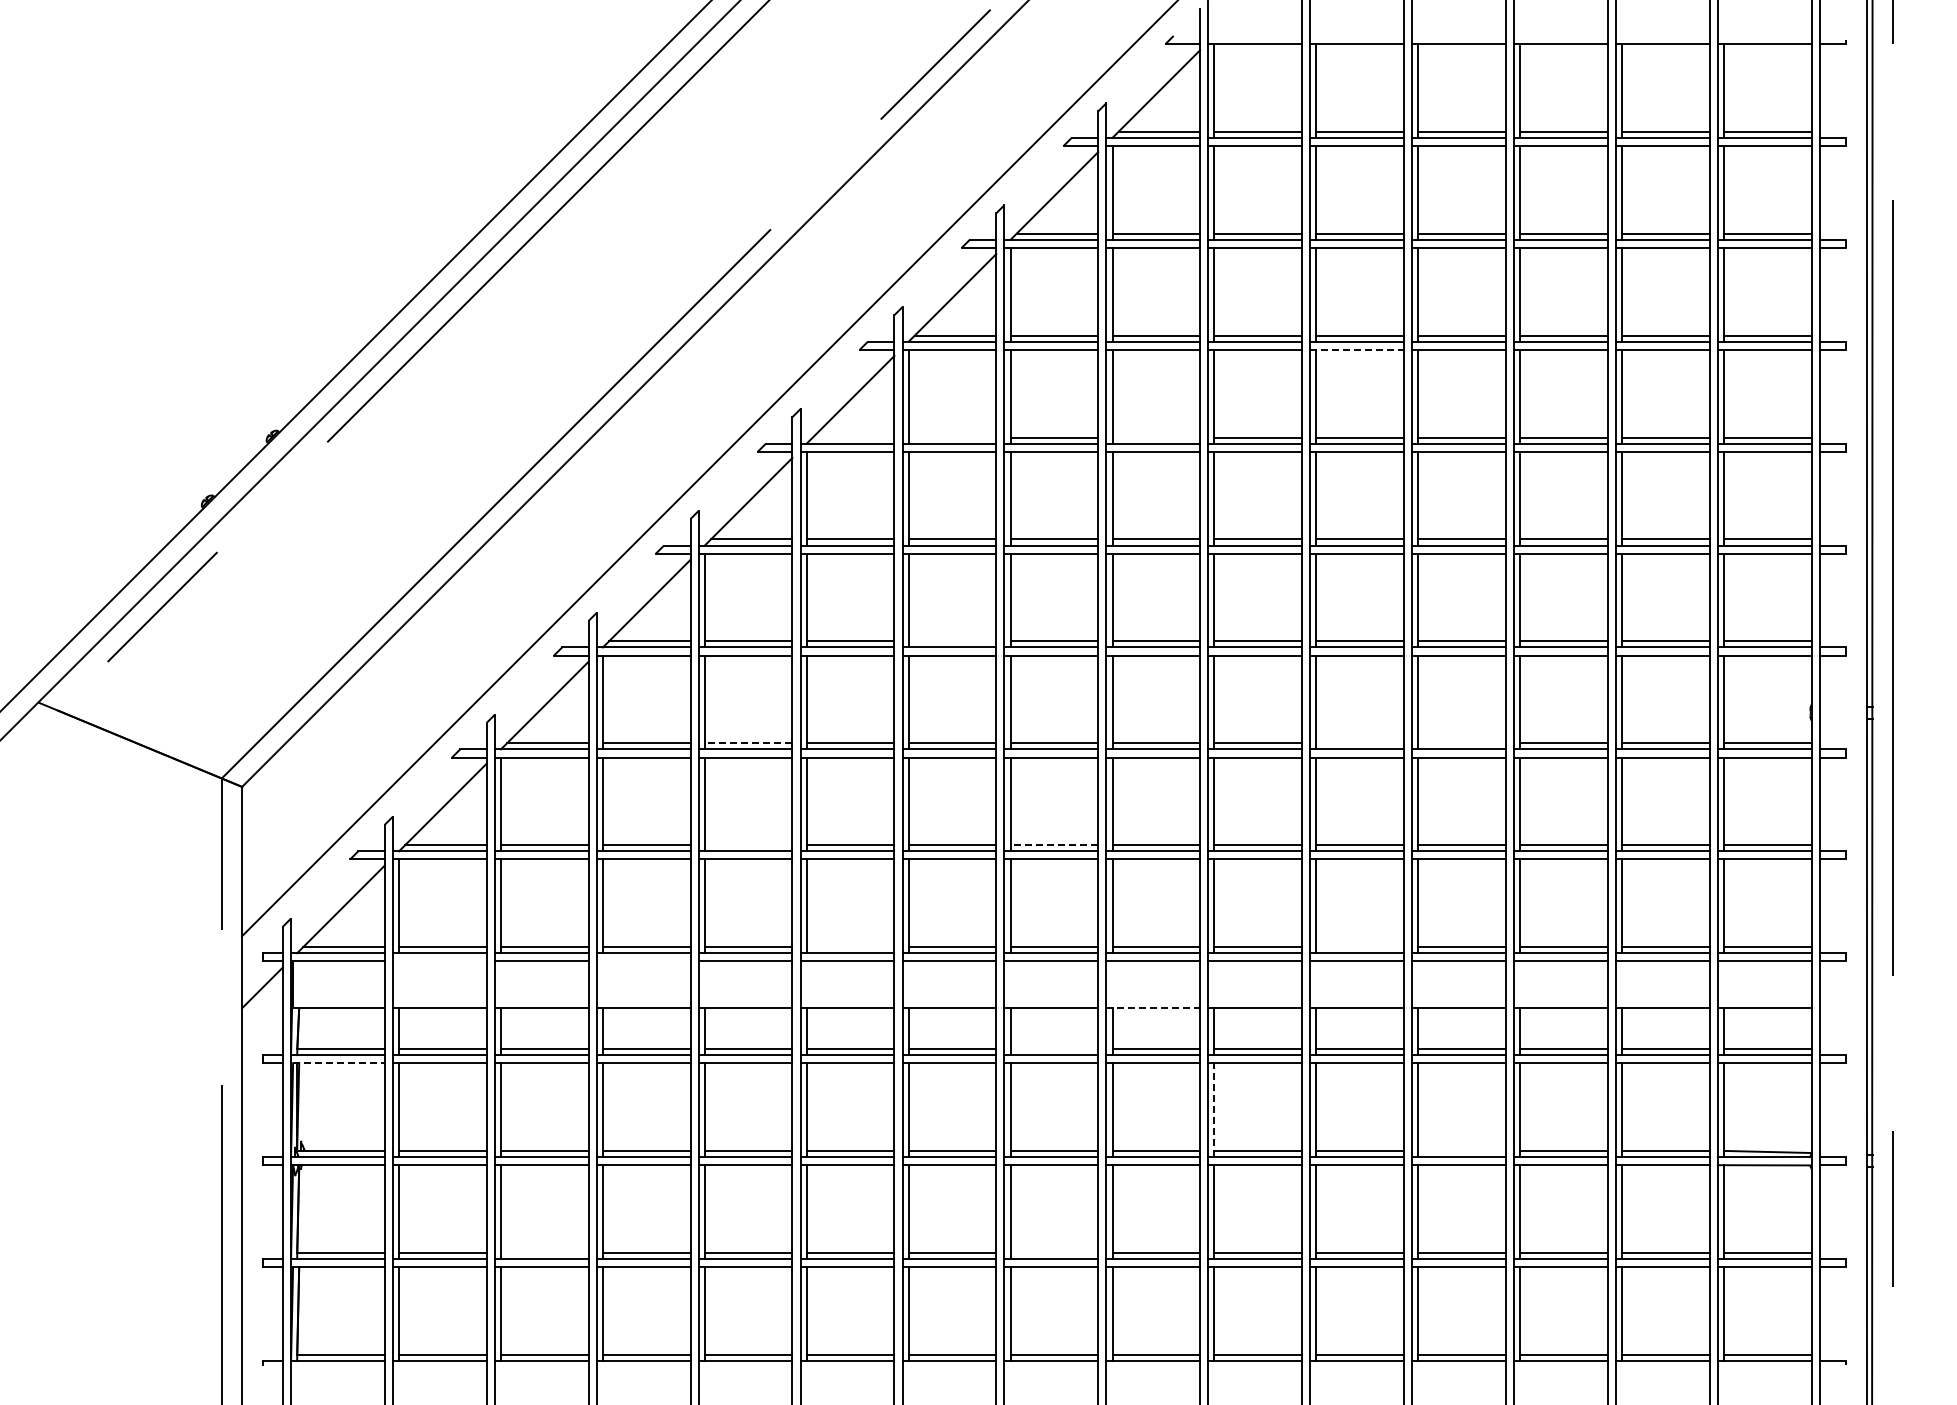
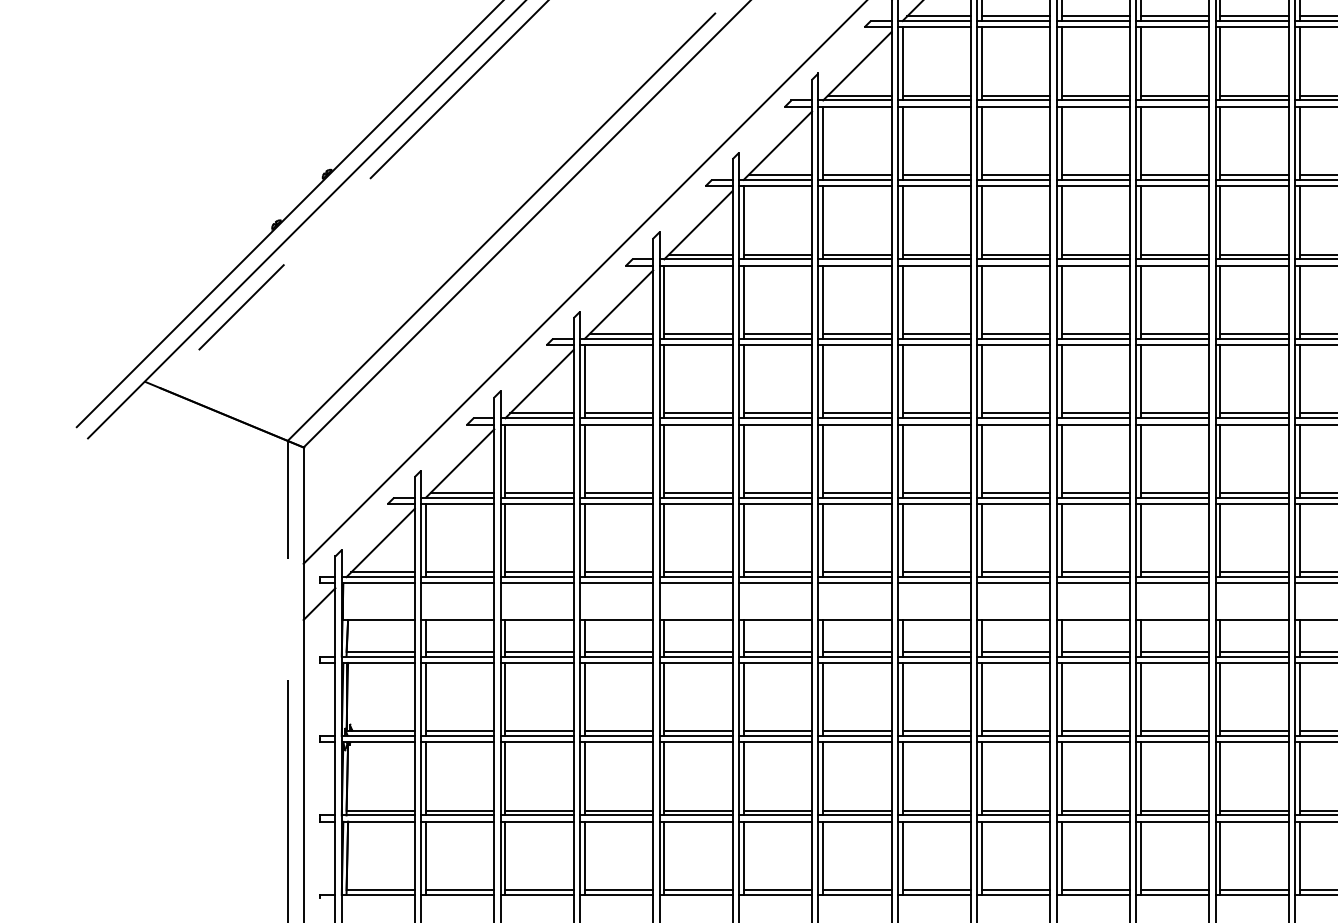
line: (1357, 349) -> (1173, 106), dashed -> solid
line: (853, 437) -> (780, 175), added
line: (952, 437) -> (857, 175), added
line: (1156, 437) -> (1016, 175), added
line: (952, 641) -> (857, 334), added
line: (748, 743) -> (698, 413), dashed -> solid
line: (1359, 743) -> (1174, 413), added
line: (1461, 743) -> (1254, 413), added
line: (748, 845) -> (698, 493), added
line: (1054, 845) -> (936, 493), dashed -> solid
line: (850, 947) -> (777, 572), added
line: (1359, 947) -> (1174, 572), added
line: (439, 961) -> (457, 583), added
line: (643, 961) -> (616, 583), added
line: (1153, 1008) -> (1014, 620), dashed -> solid
line: (1054, 1049) -> (936, 652), added
line: (338, 1063) -> (378, 663), dashed -> solid
line: (1214, 1110) -> (1061, 699), dashed -> solid
line: (1461, 1150) -> (1254, 730), added
line: (544, 1252) -> (539, 810), added
line: (1054, 1252) -> (936, 810), added

